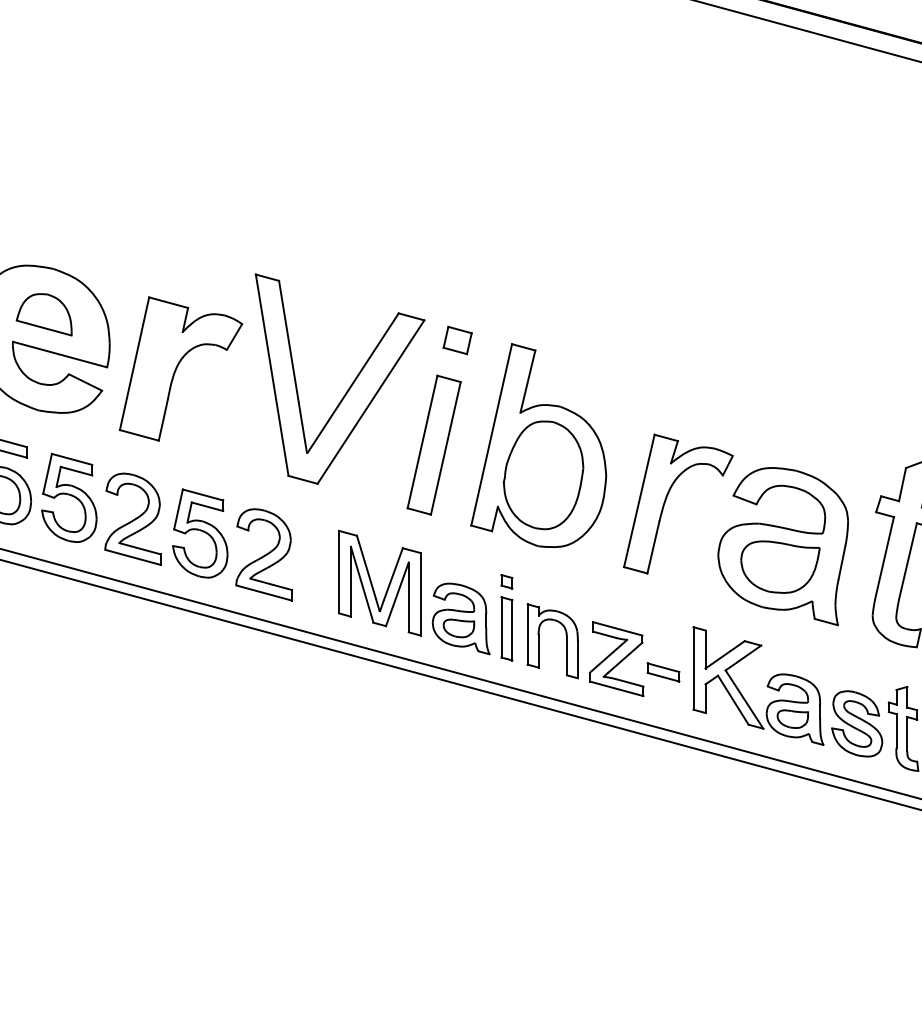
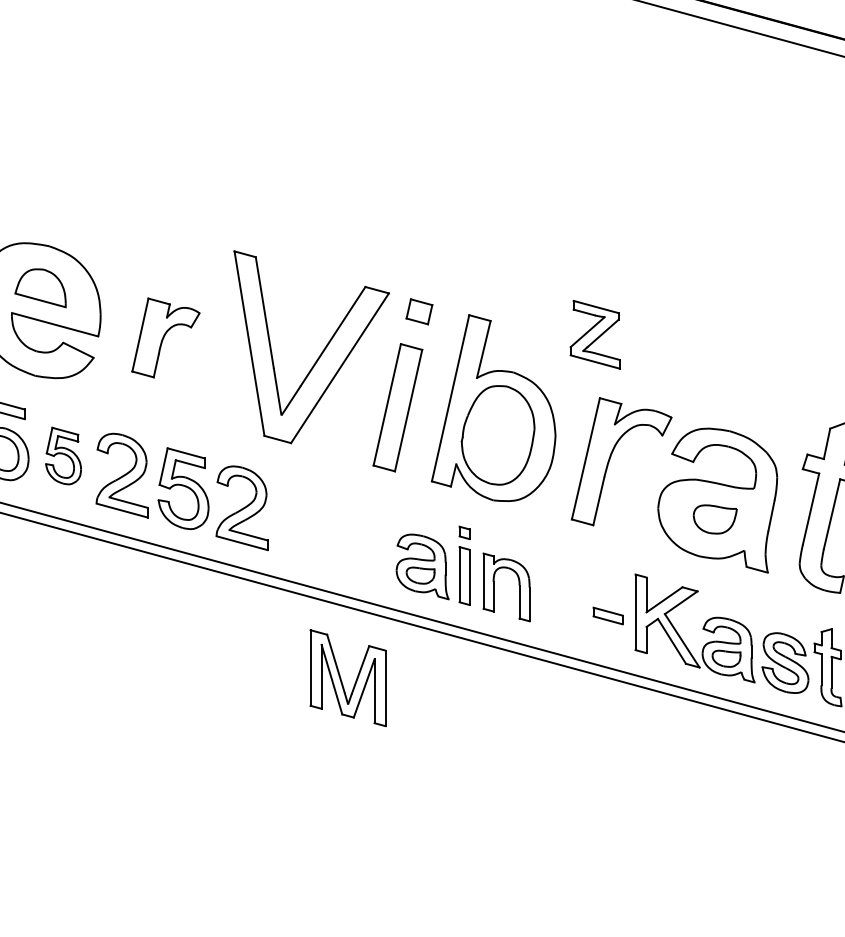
part: (180, 368) -> (165, 337), size x0.6
part: (69, 497) -> (63, 455), size x0.7
part: (780, 567) -> (715, 519), size x0.6
part: (379, 583) -> (347, 678), moved
part: (615, 658) -> (594, 334), moved

